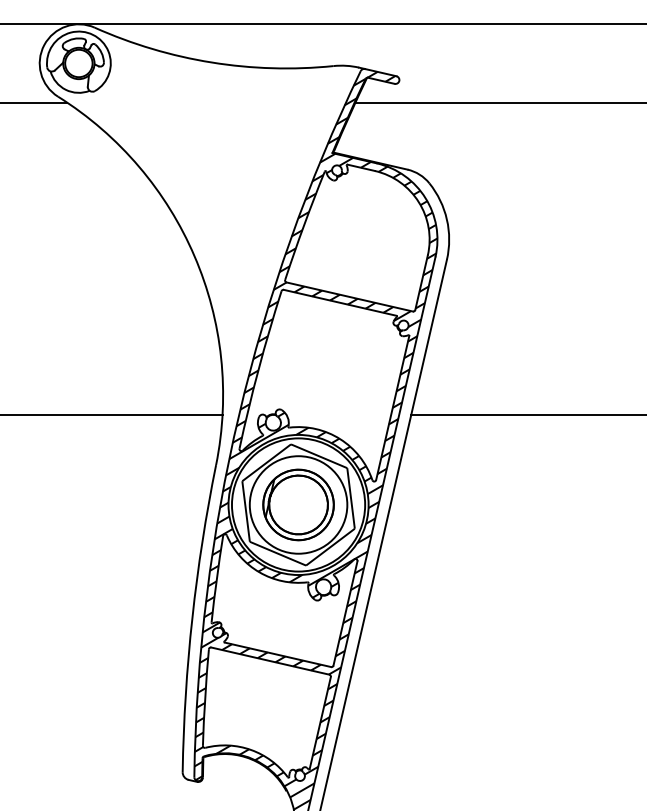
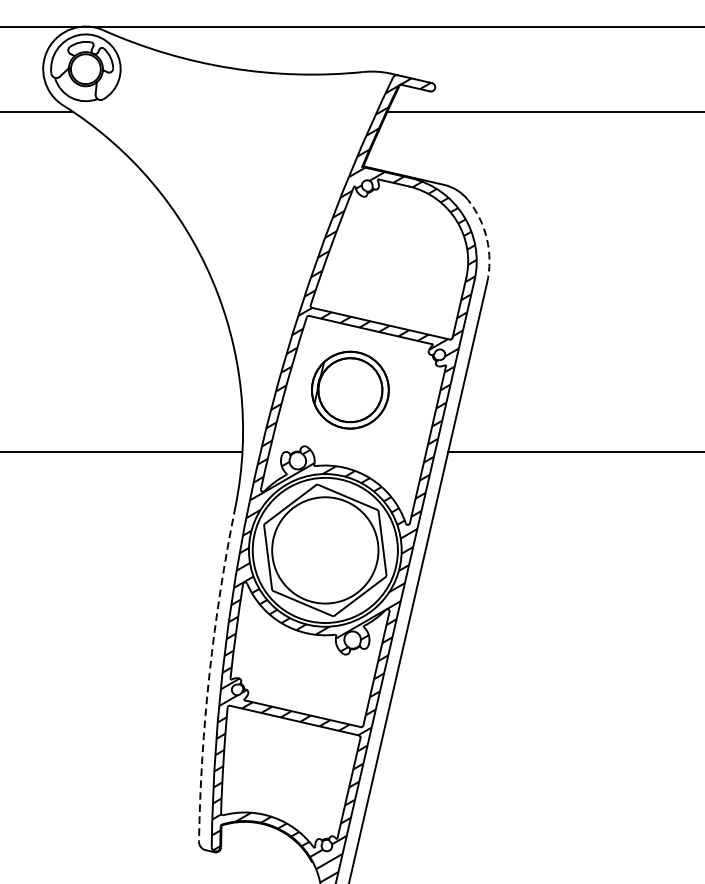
arc: (446, 219) -> (486, 239), solid -> dashed
part: (298, 504) -> (350, 389), moved
arc: (192, 617) -> (209, 673), solid -> dashed

